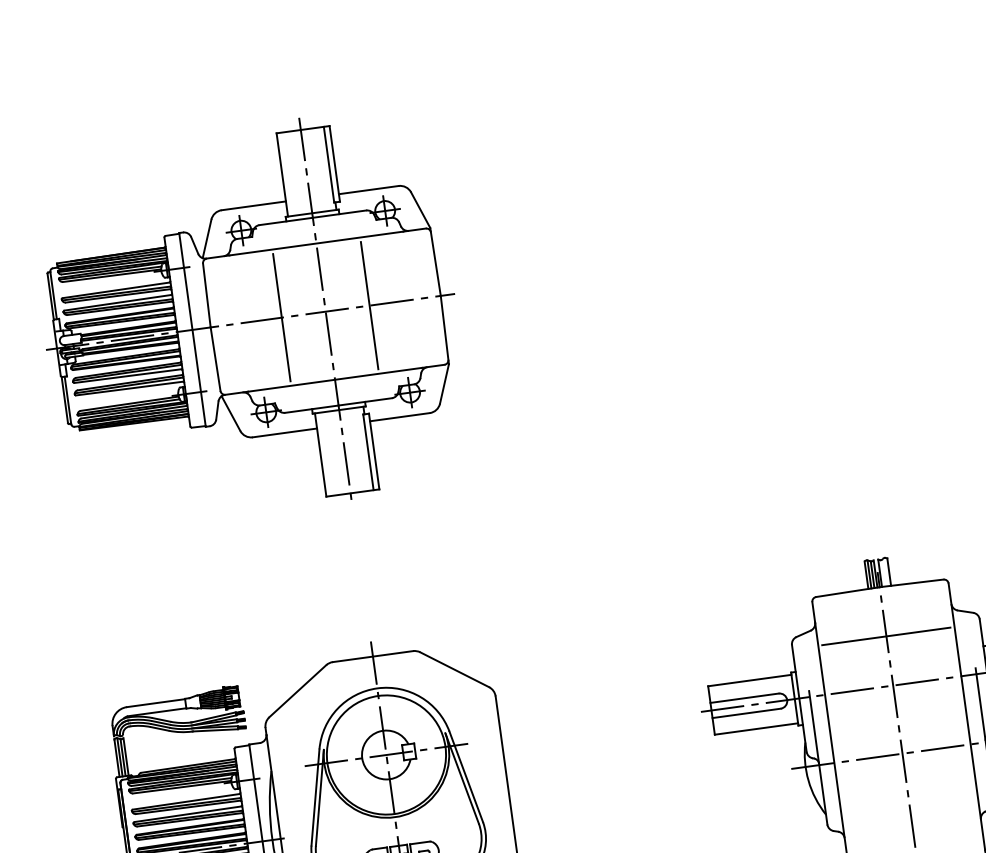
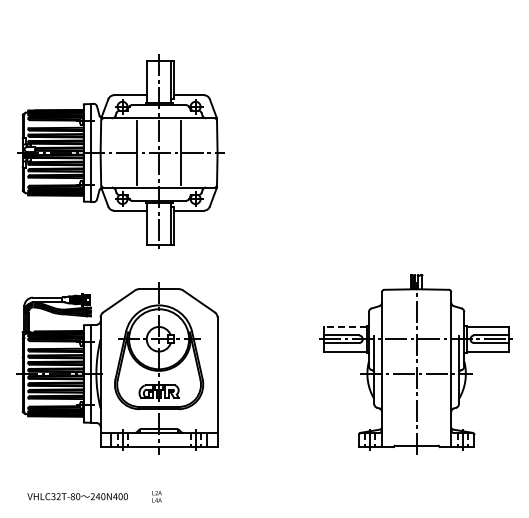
part: (249, 319) -> (120, 151), moved
line: (886, 636) -> (416, 314), removed
line: (747, 679) -> (344, 326), solid -> dashed

